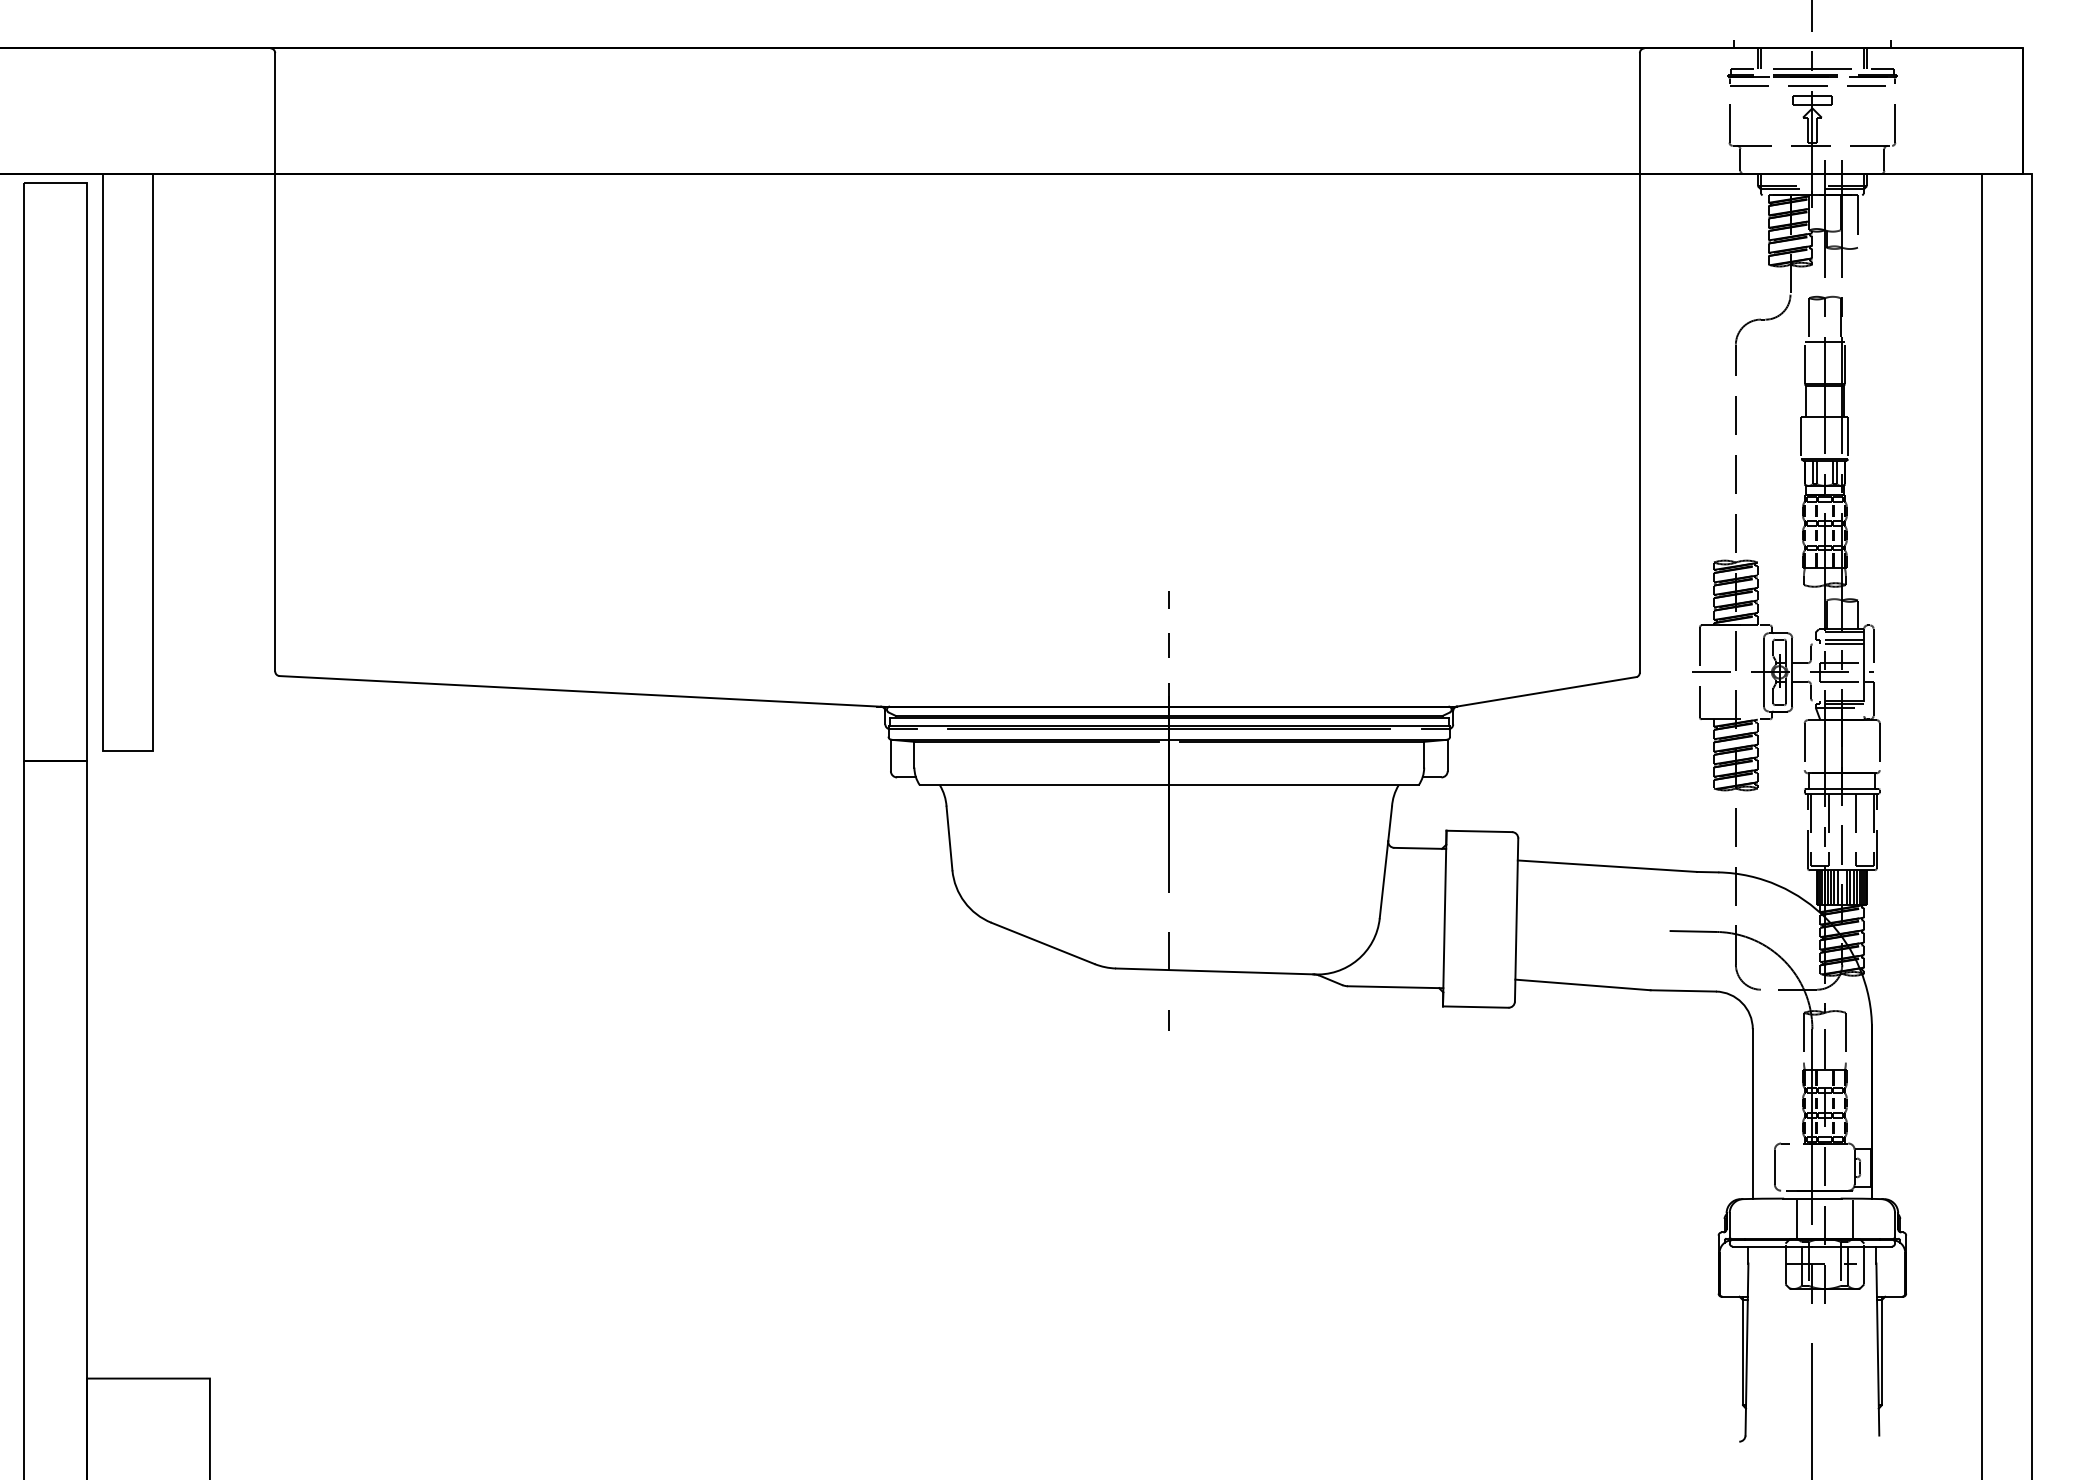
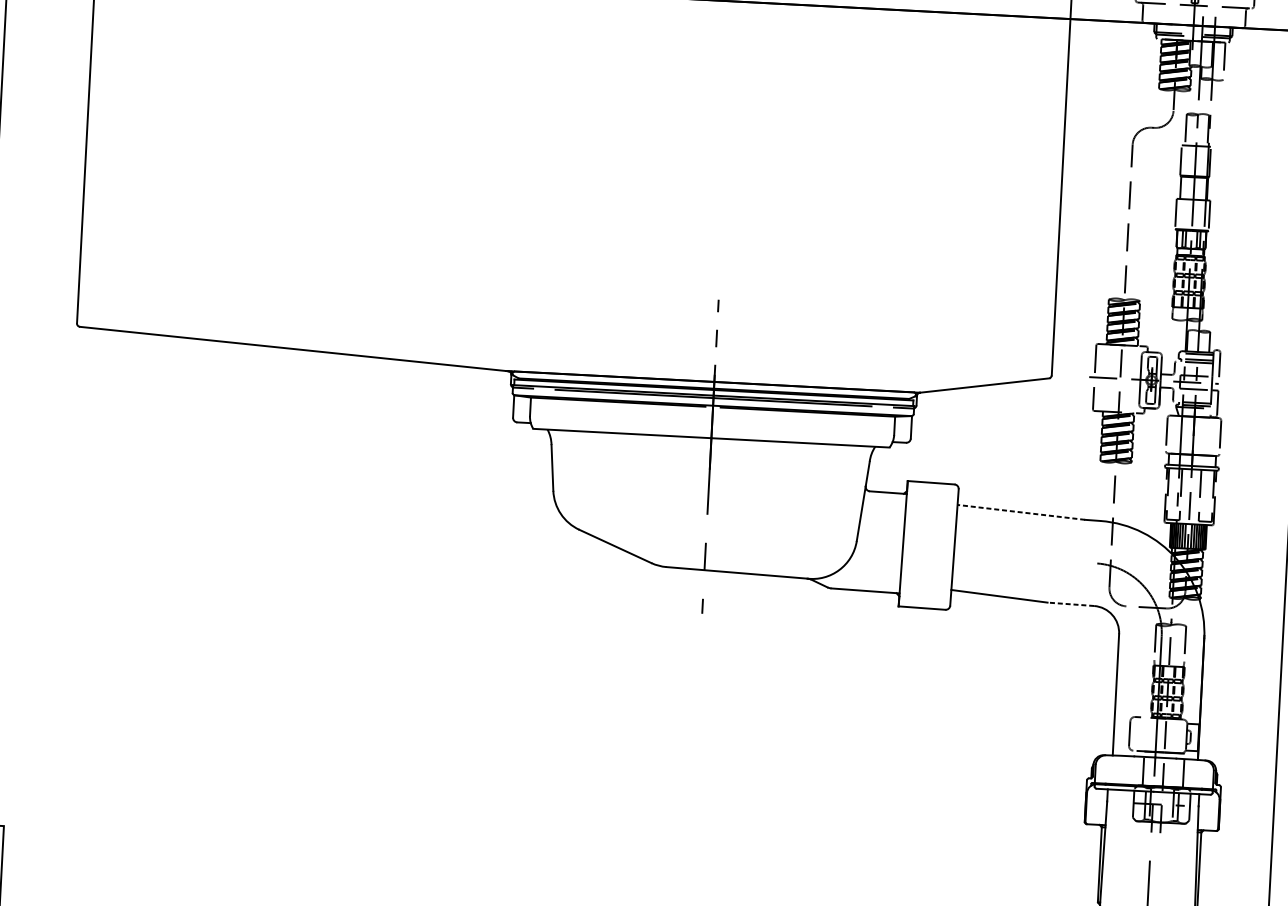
line: (1607, 866) -> (1021, 512), solid -> dashed
line: (1693, 931) -> (1080, 562), removed
line: (1683, 990) -> (1071, 604), solid -> dashed

